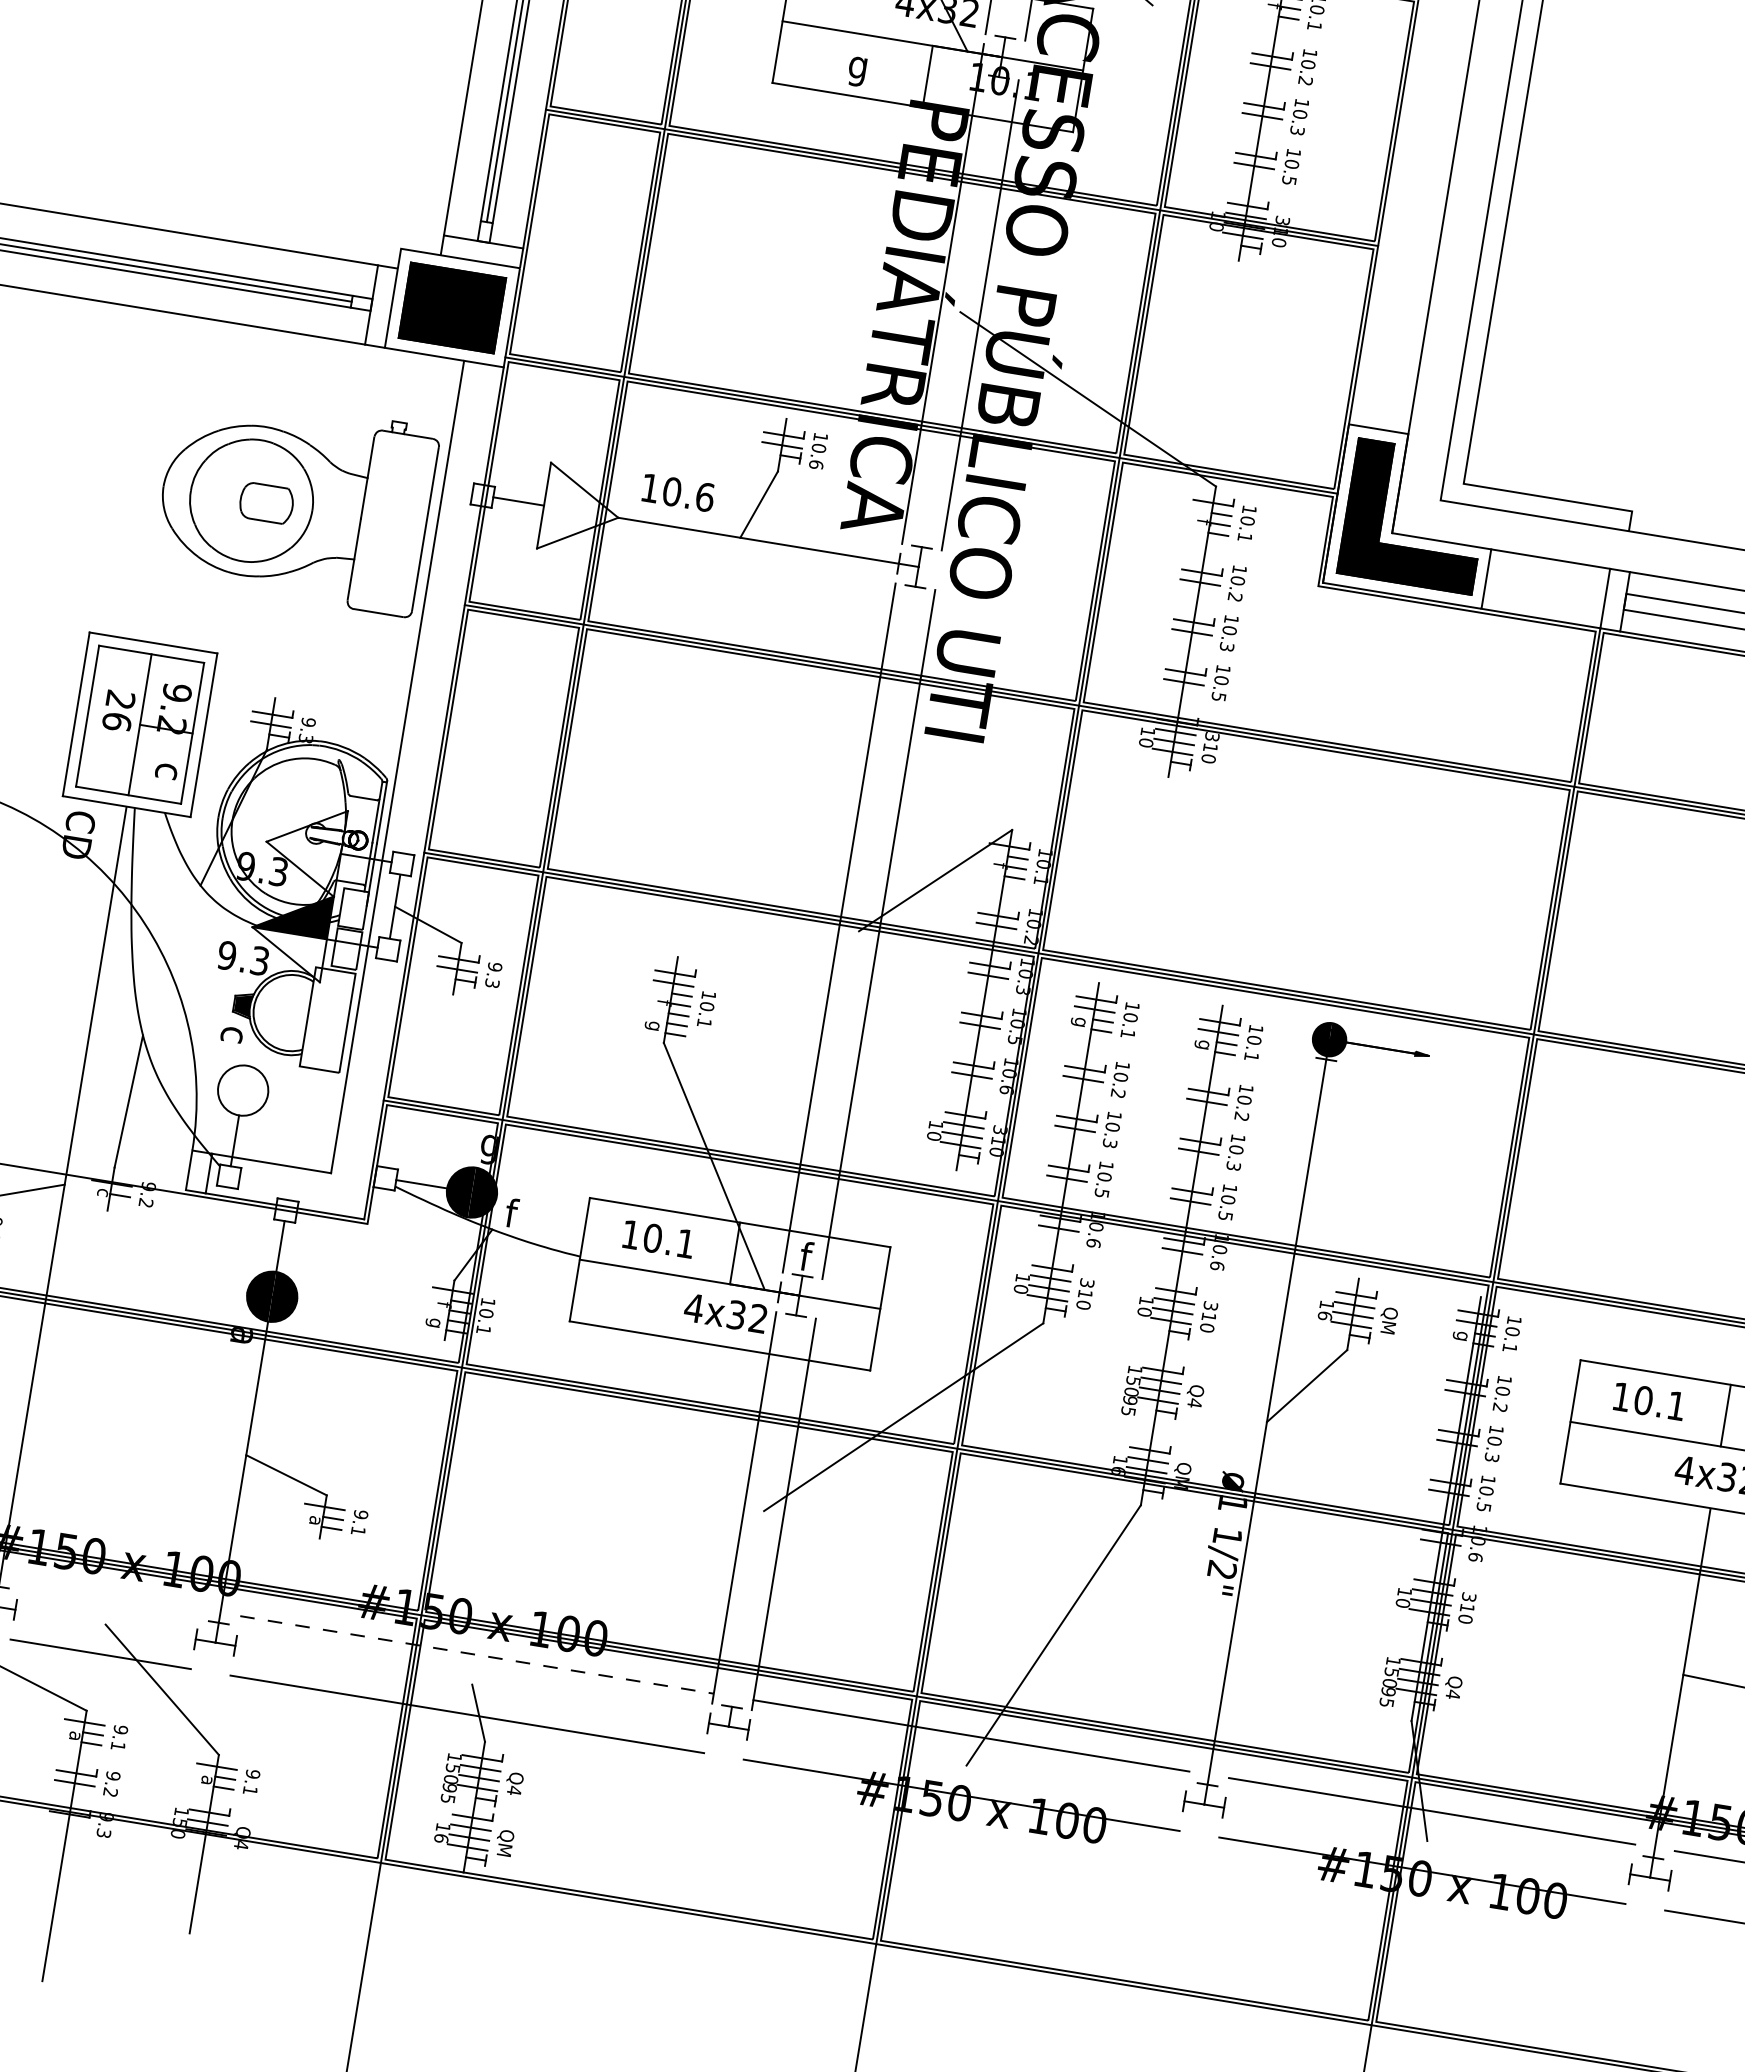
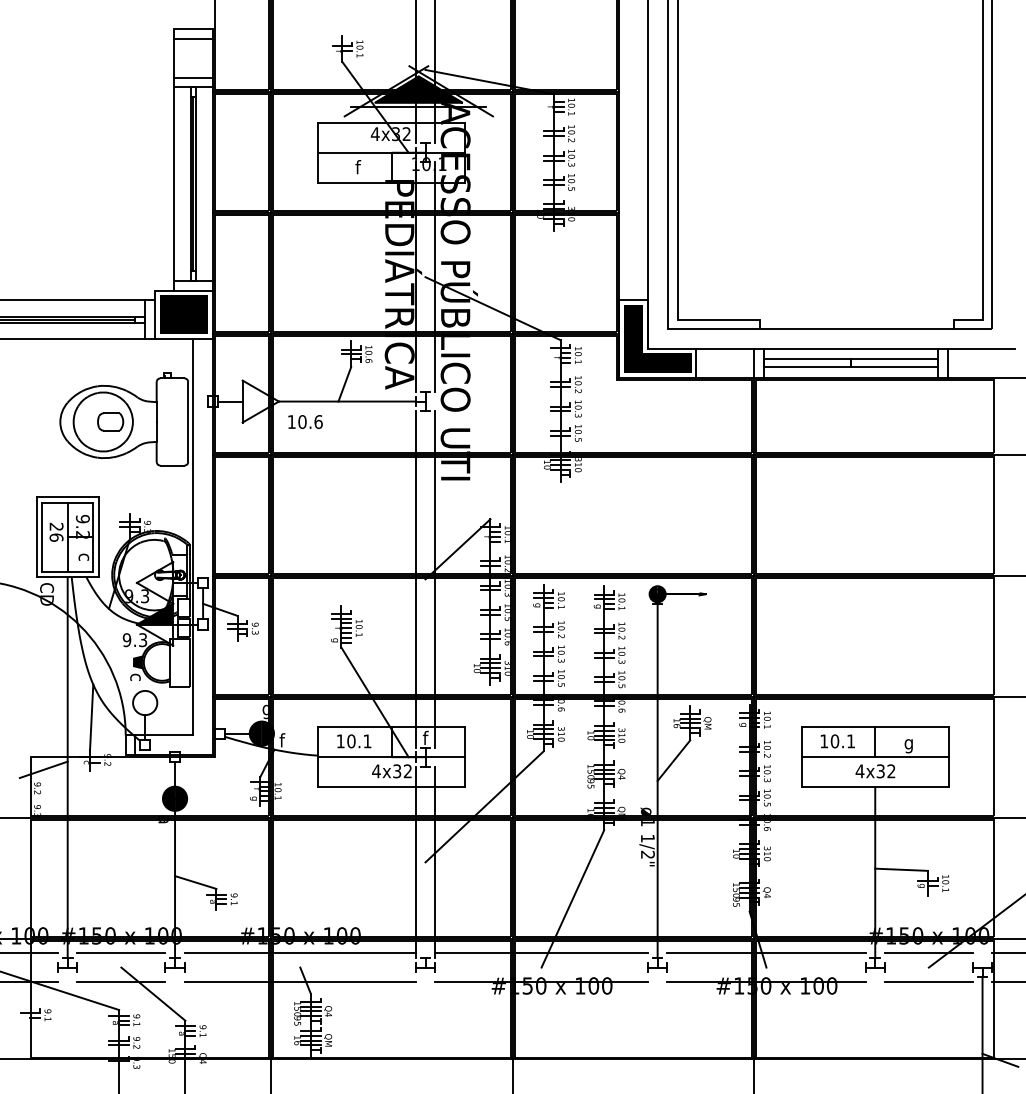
text: (857, 68) -> (357, 169), g -> f
text: (678, 491) -> (305, 421), moved
line: (110, 1595) -> (121, 953), added
line: (477, 1655) -> (300, 953), dashed -> solid

